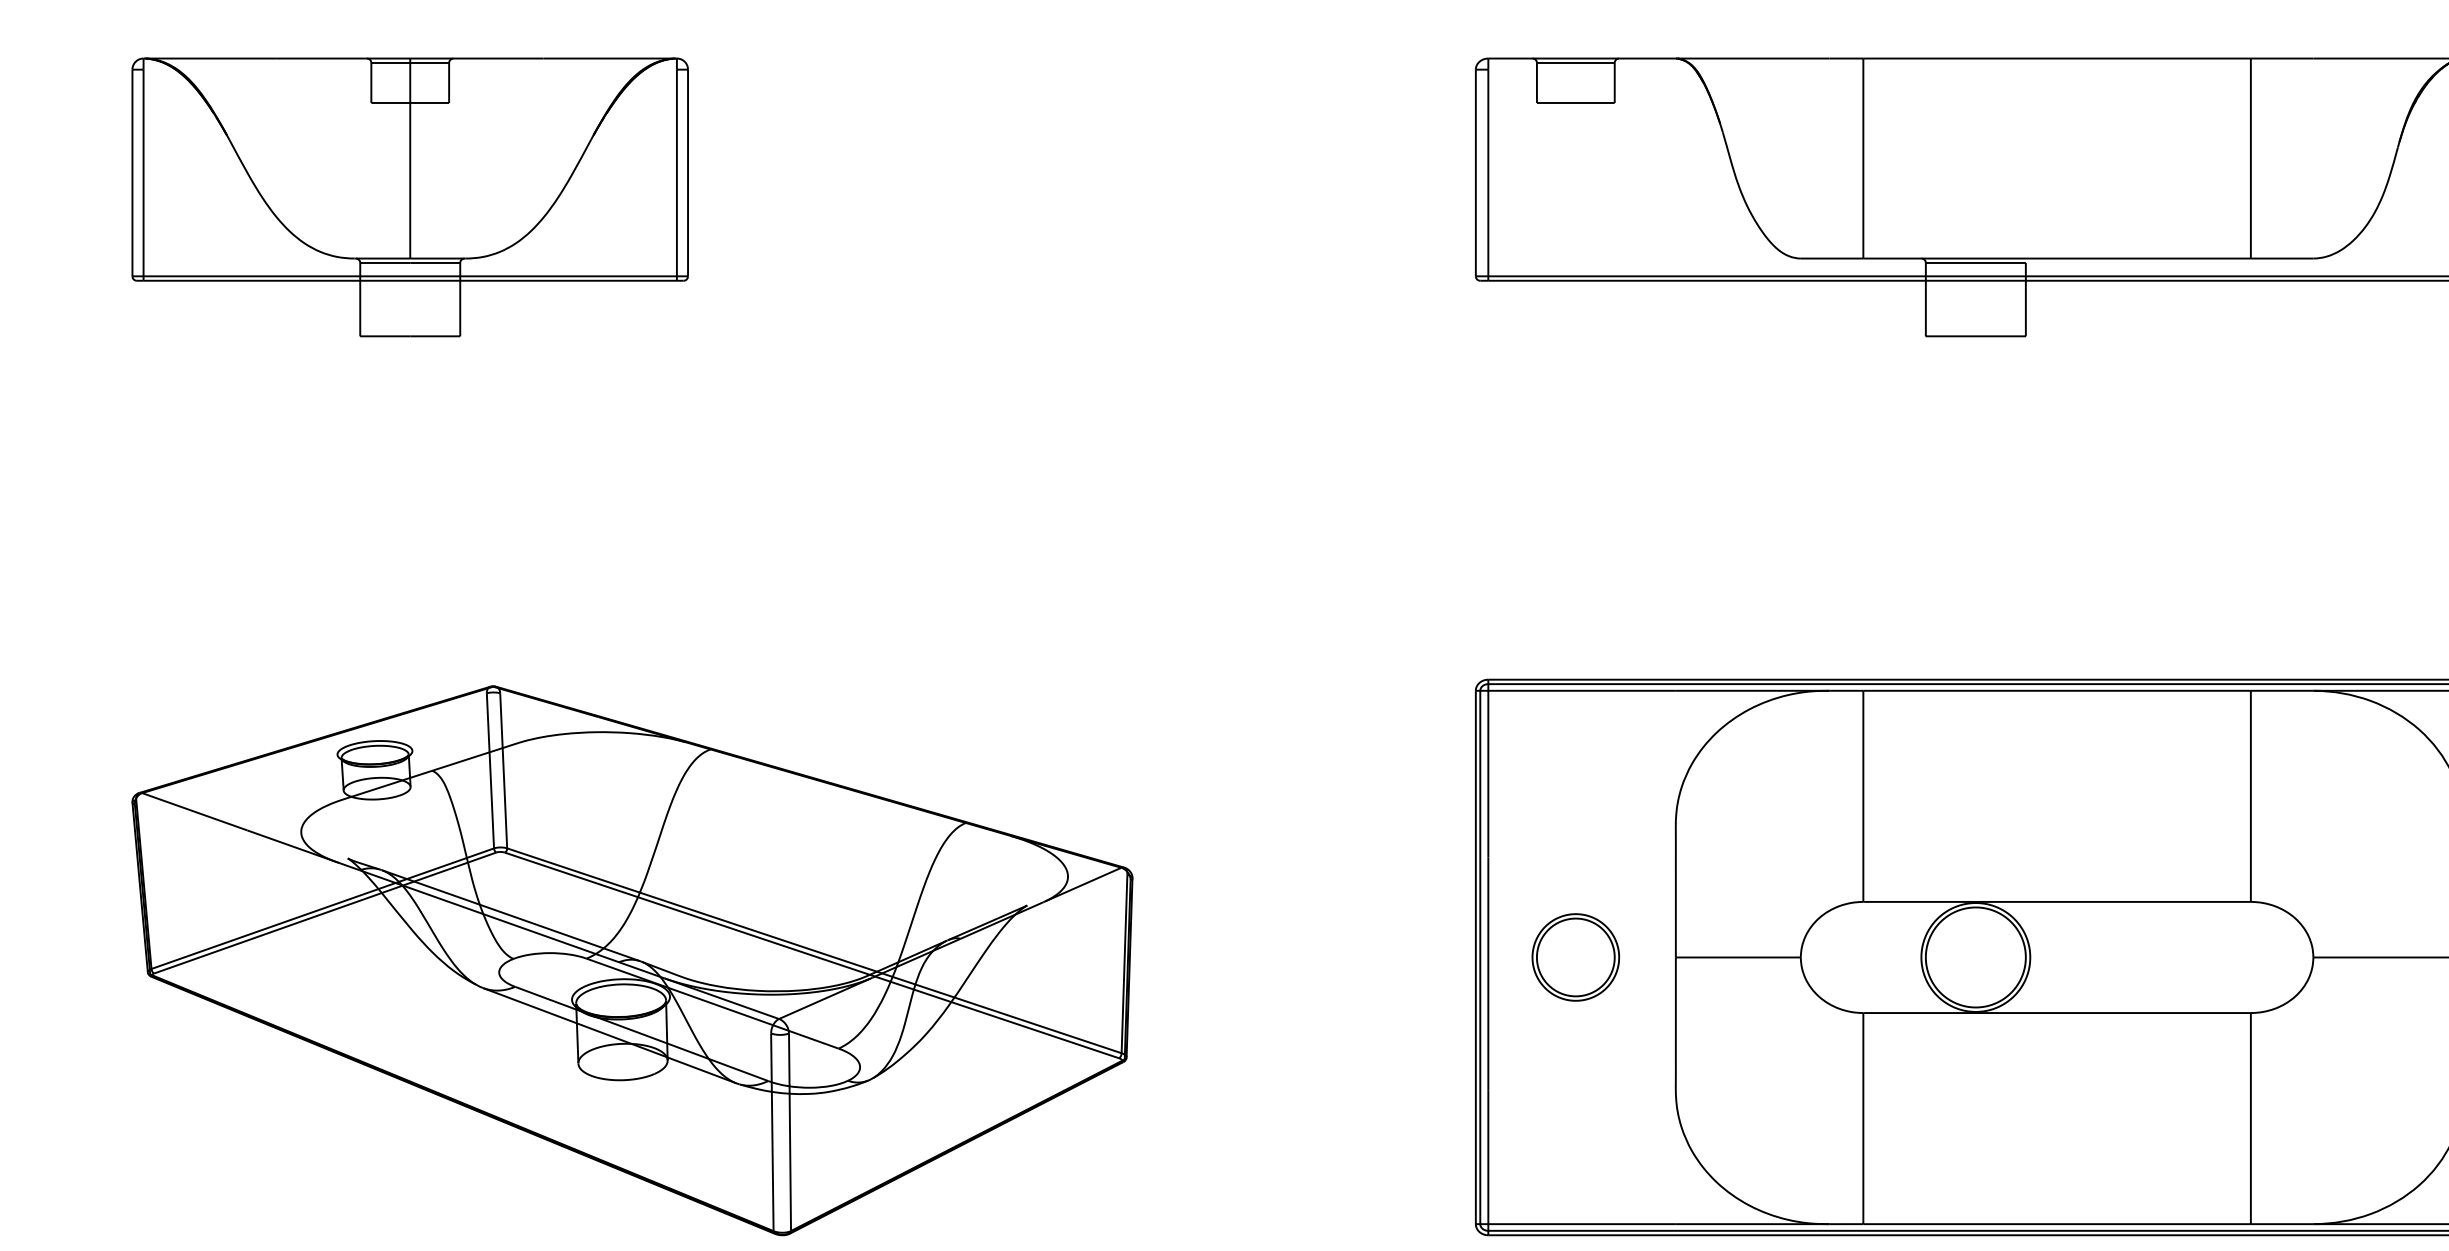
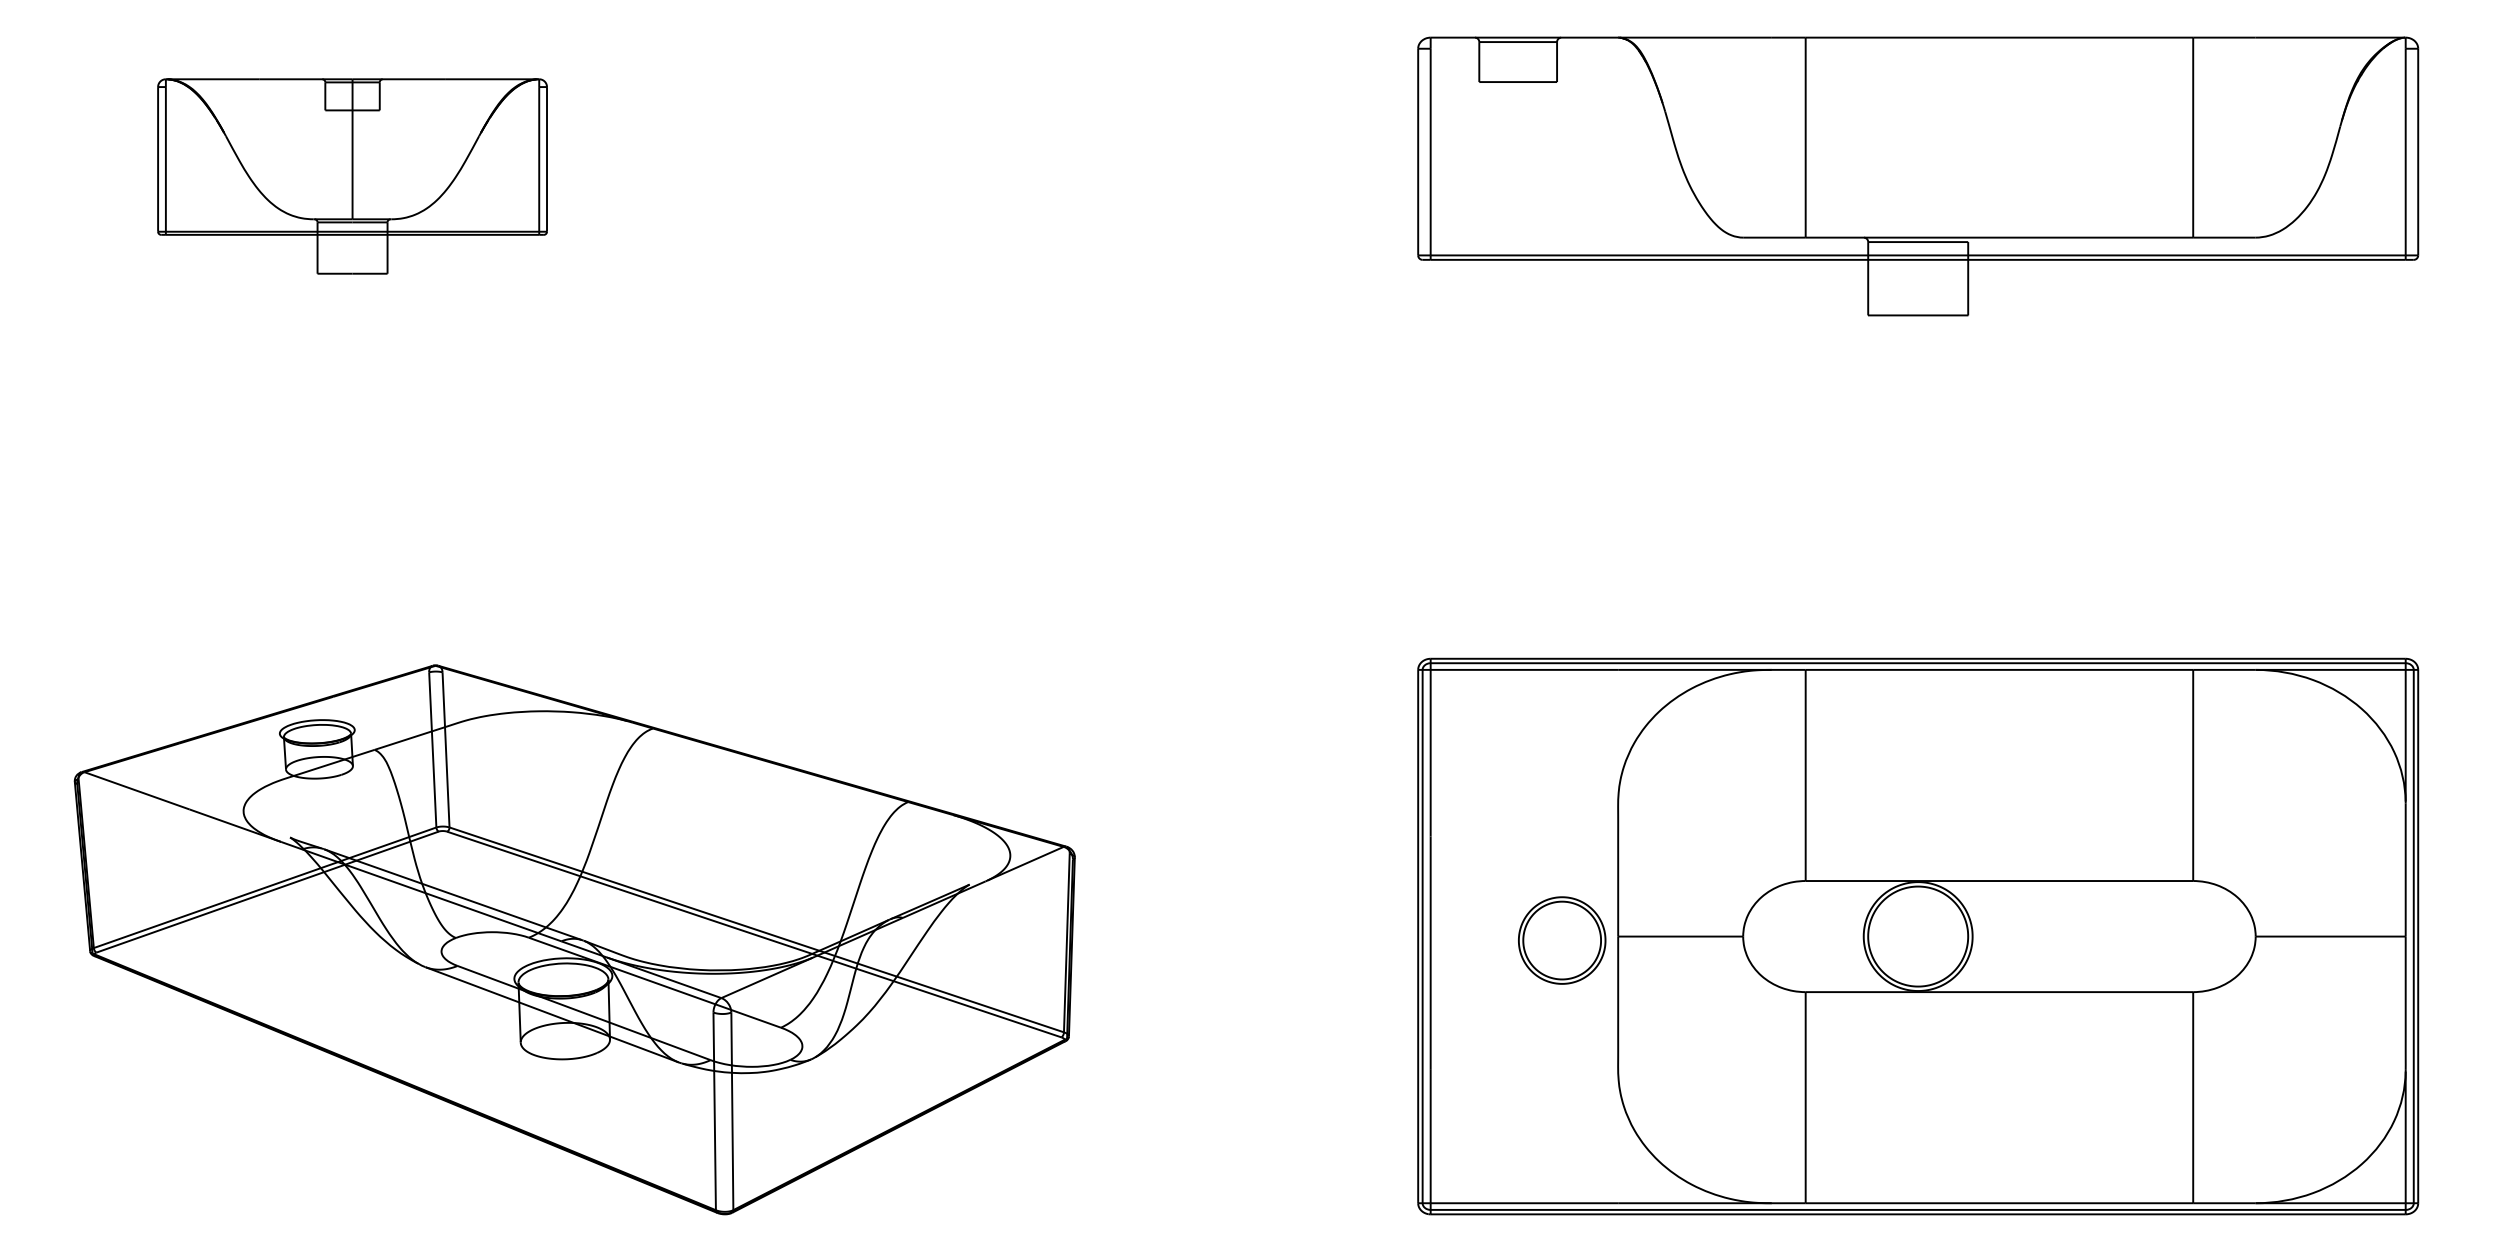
part: (410, 197) -> (352, 176), size x0.7
part: (1576, 957) -> (1562, 940), moved

